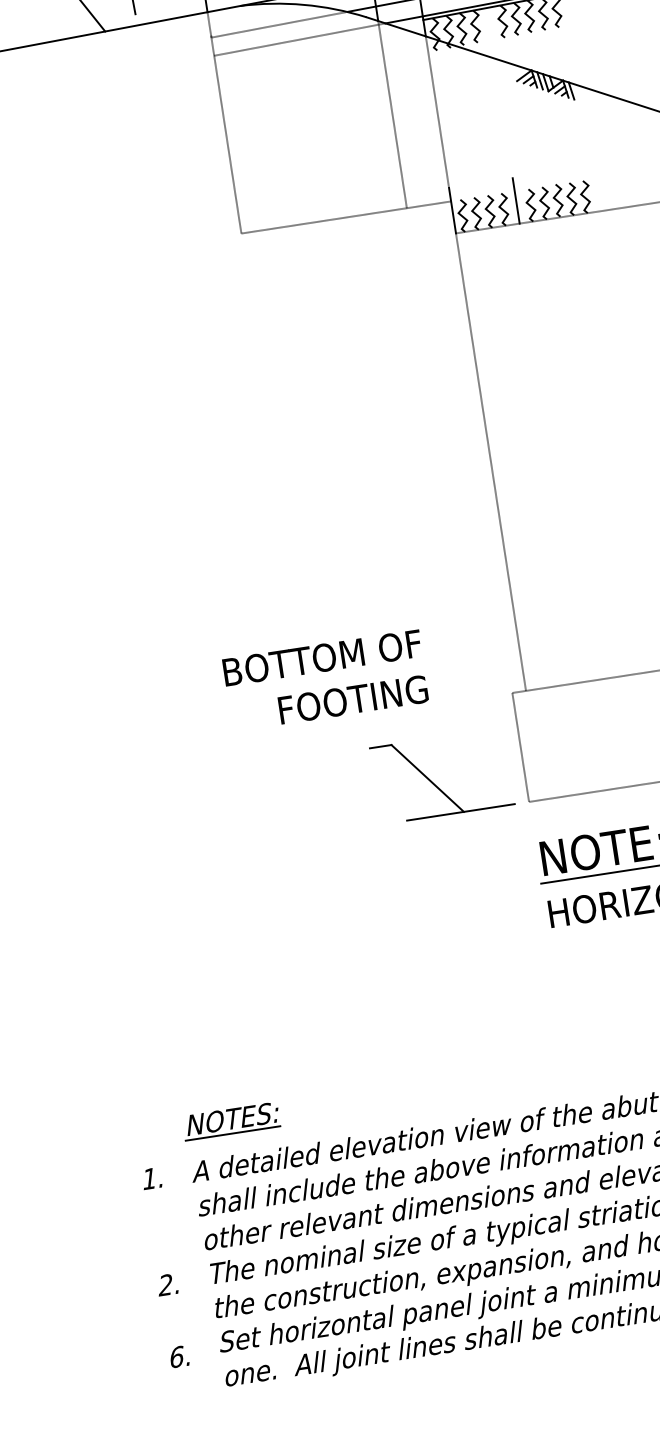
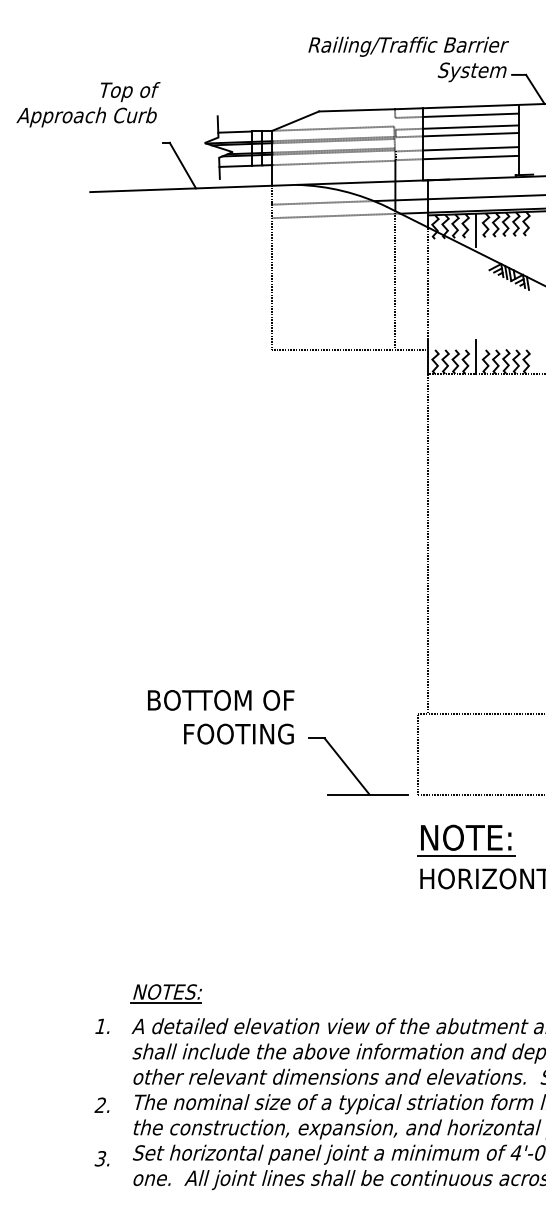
line: (490, 30) -> (475, 230), added
text: (326, 680) -> (221, 717), moved
text: (176, 1356) -> (100, 1158), 6. -> 3.

